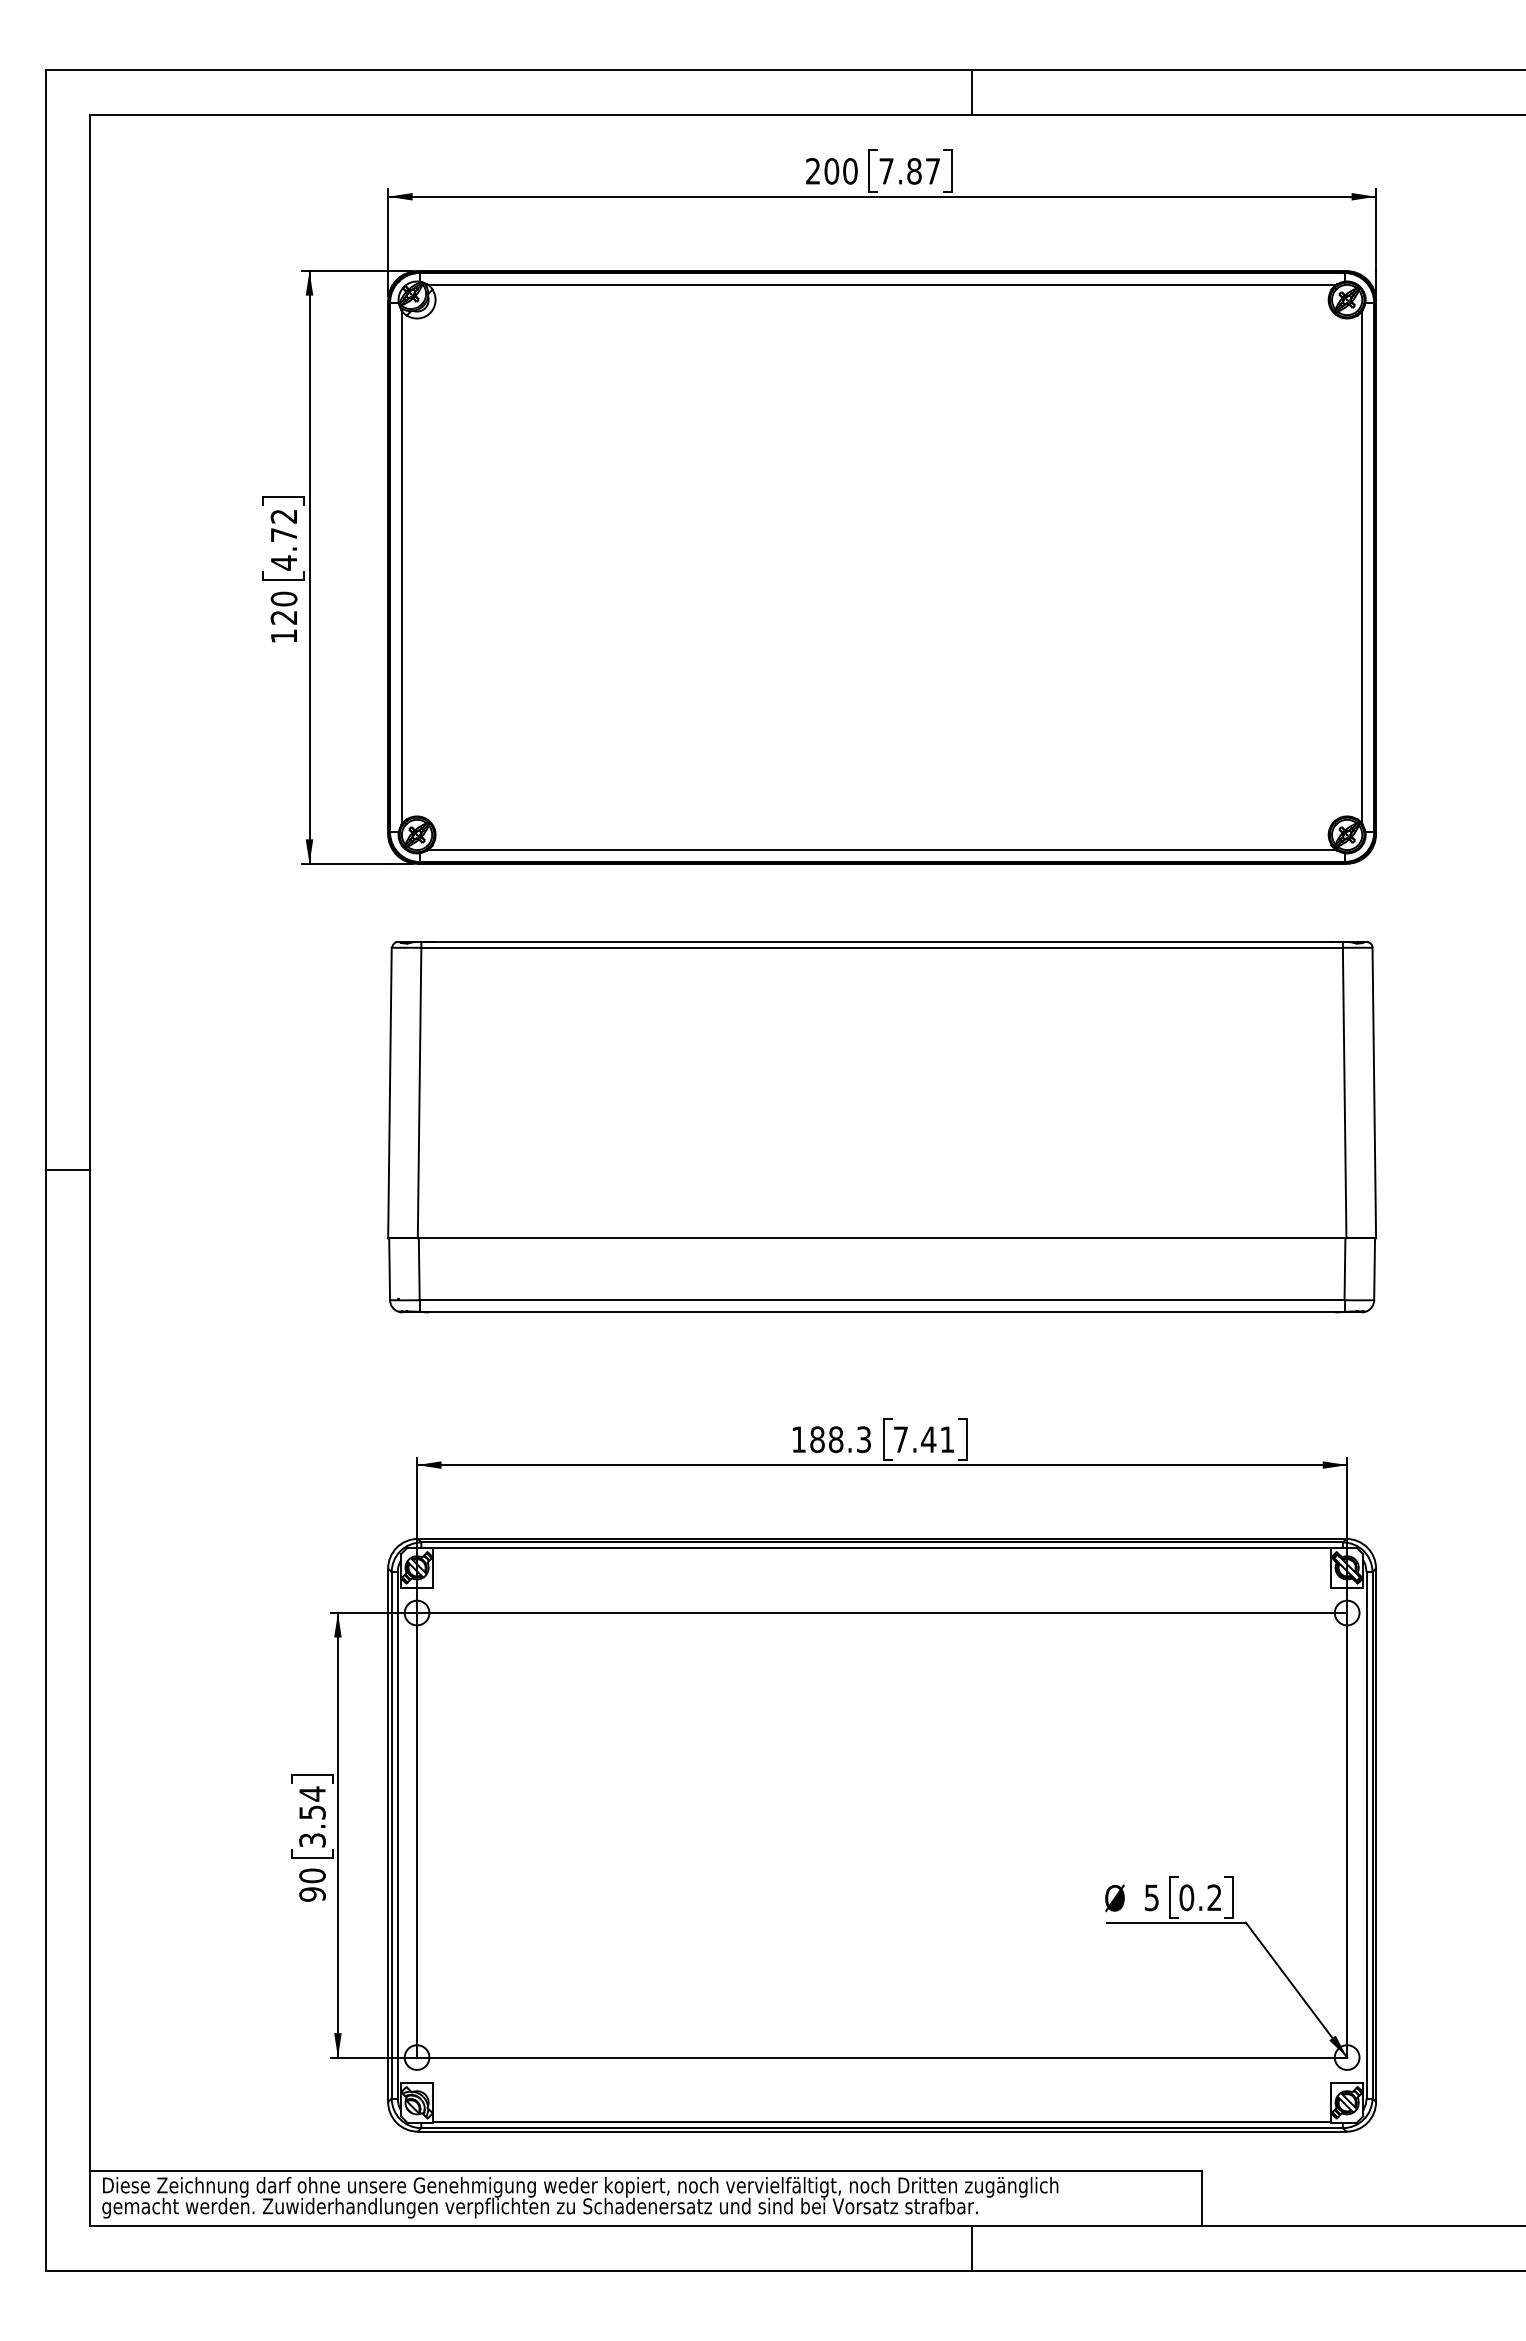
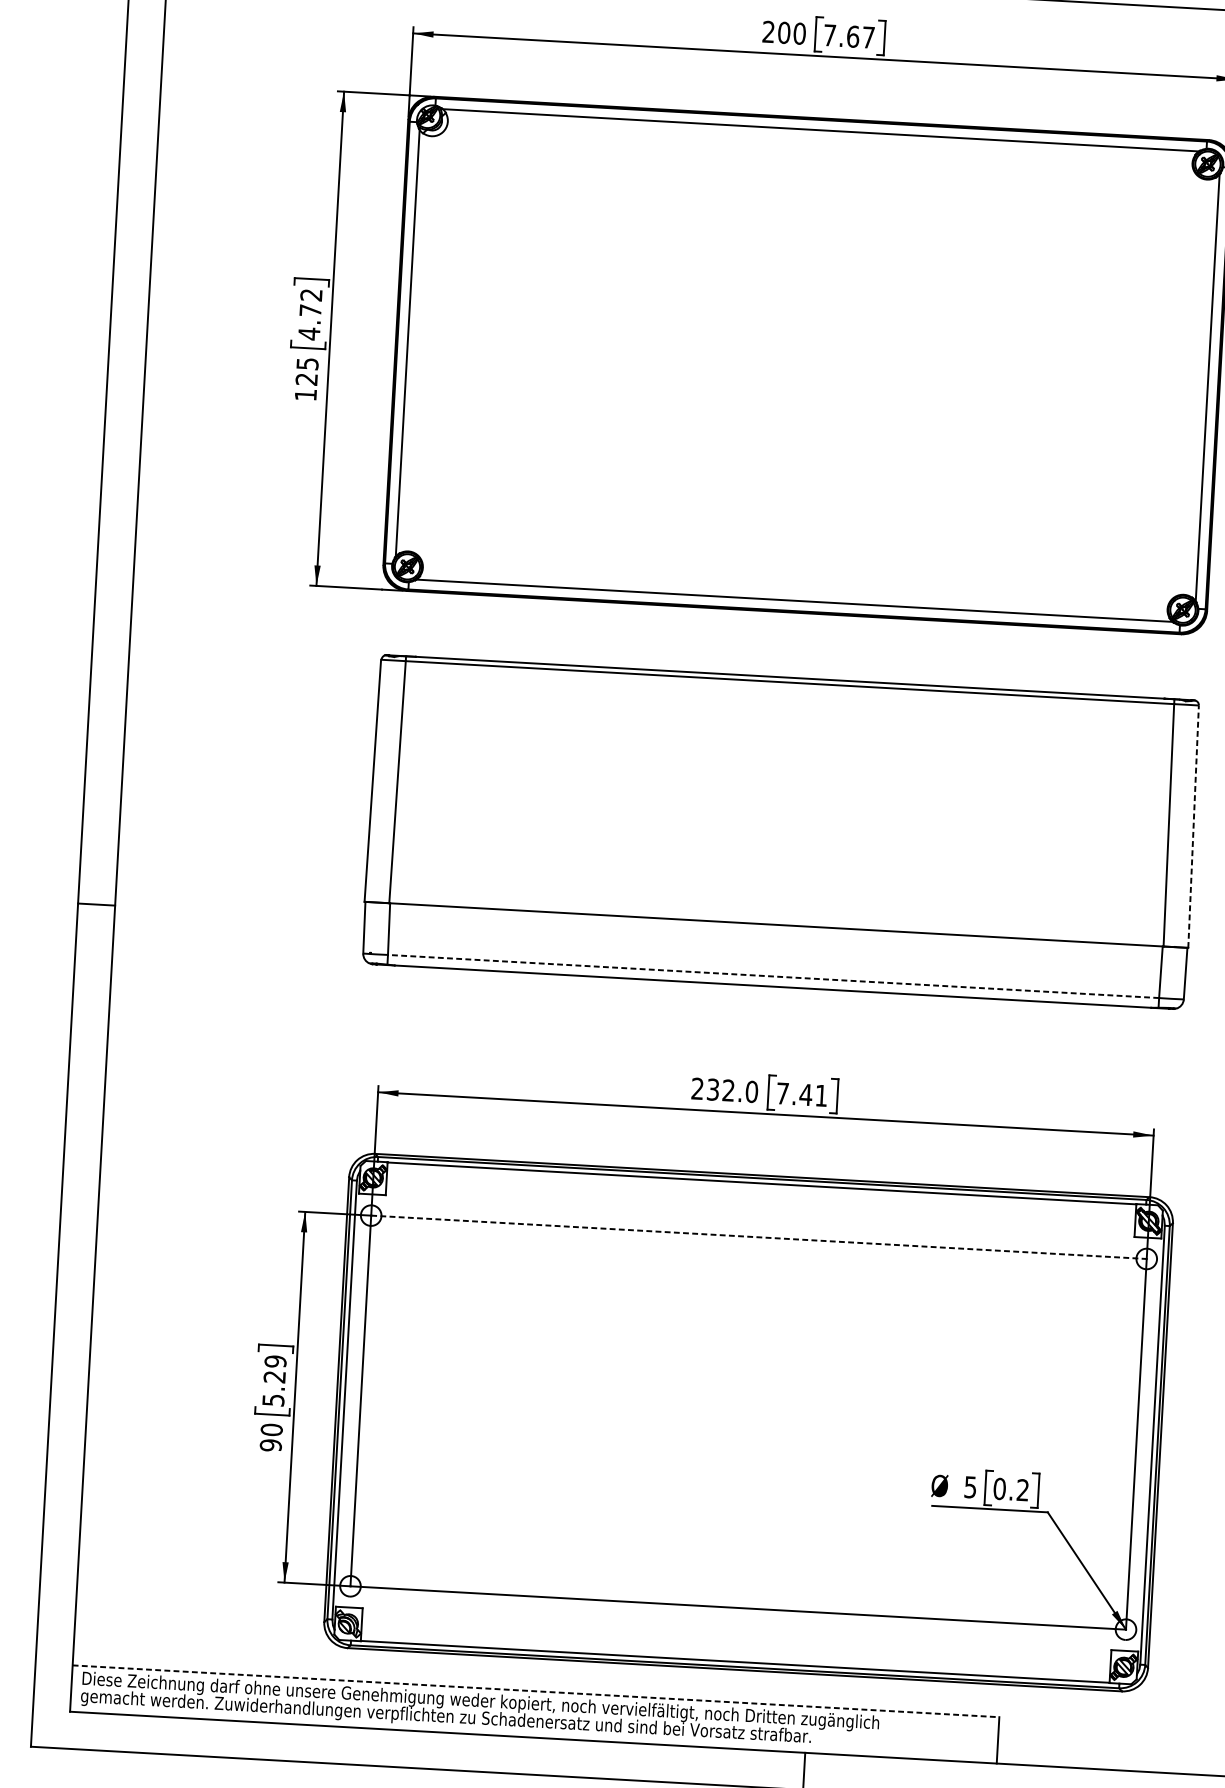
text: (914, 171) -> (853, 36), 7.87 -> 7.67
text: (283, 598) -> (307, 363), 120 -> 125
line: (1374, 1092) -> (1193, 826), solid -> dashed
line: (67, 1170) -> (96, 904), moved
line: (881, 1300) -> (773, 976), solid -> dashed
text: (831, 1439) -> (724, 1090), 188.3 -> 232.0
line: (882, 1613) -> (759, 1237), solid -> dashed
text: (312, 1816) -> (274, 1380), 3.54 -> 5.29
line: (645, 2170) -> (535, 1691), solid -> dashed

